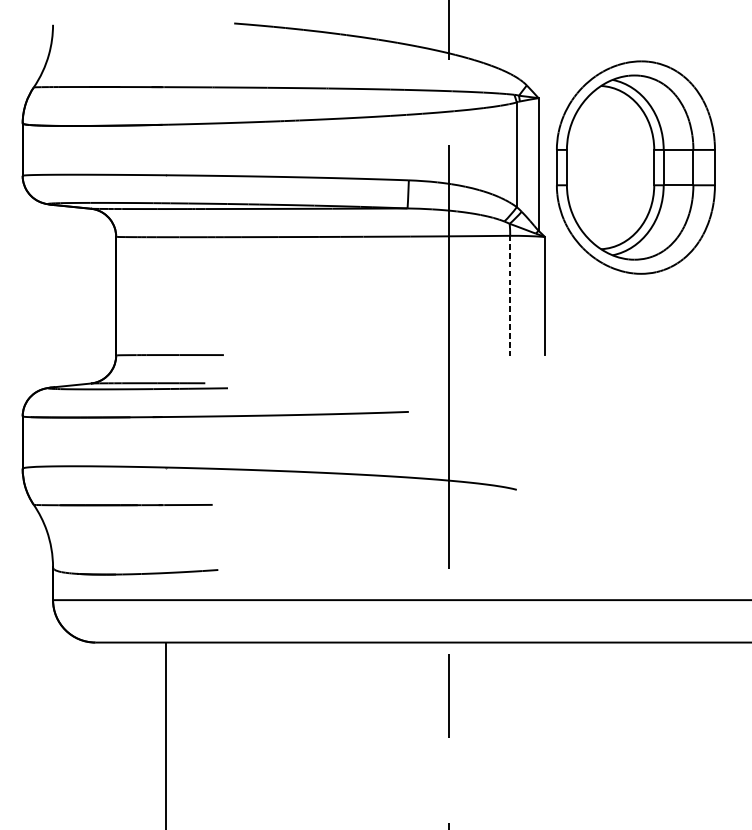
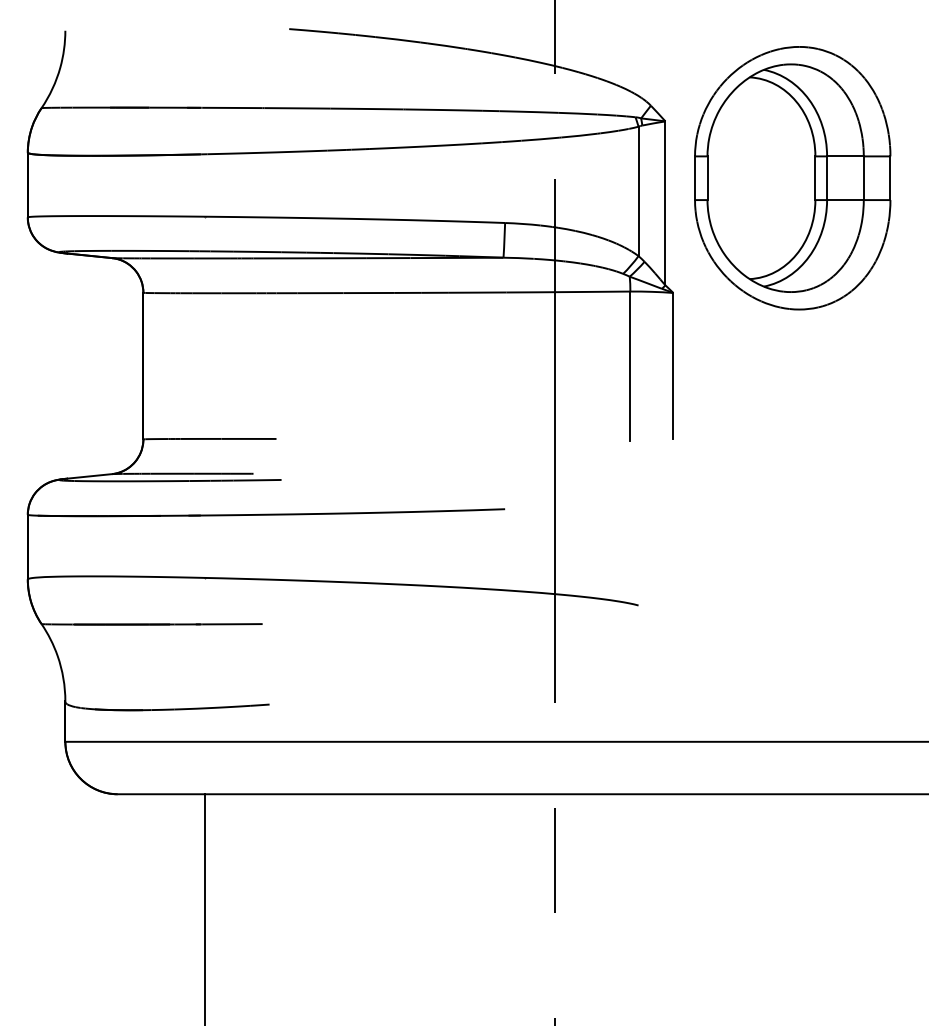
part: (635, 167) -> (792, 178), moved
line: (510, 296) -> (630, 366), dashed -> solid

